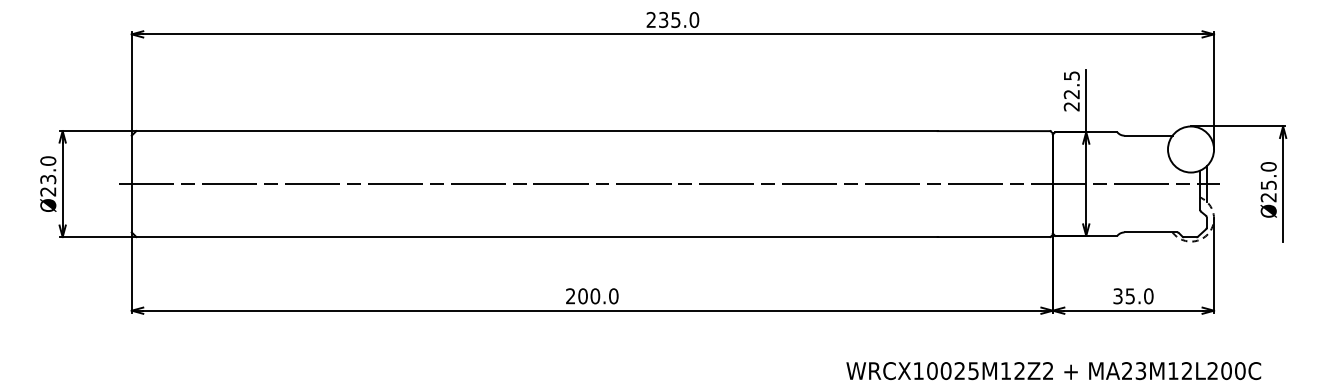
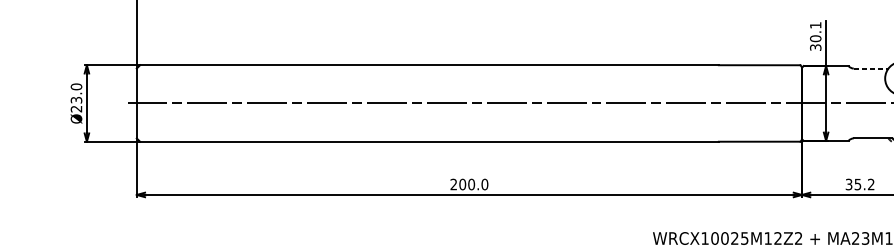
text: (1071, 91) -> (815, 36), 22.5 -> 30.1
line: (1149, 135) -> (871, 68), solid -> dashed
text: (1148, 296) -> (871, 184), 35.0 -> 35.2

